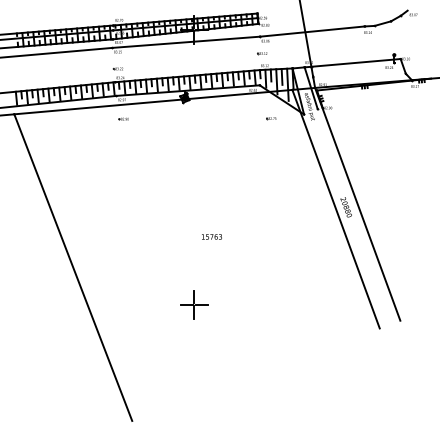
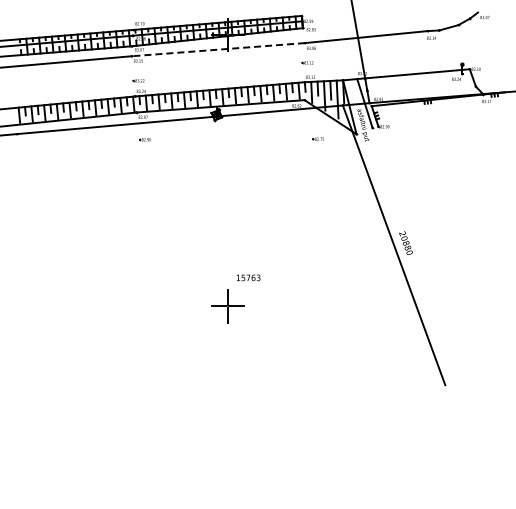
line: (186, 42) -> (218, 49), solid -> dashed
line: (357, 204) -> (419, 239), removed
line: (72, 267) -> (85, 313), removed
part: (193, 304) -> (227, 306), moved

